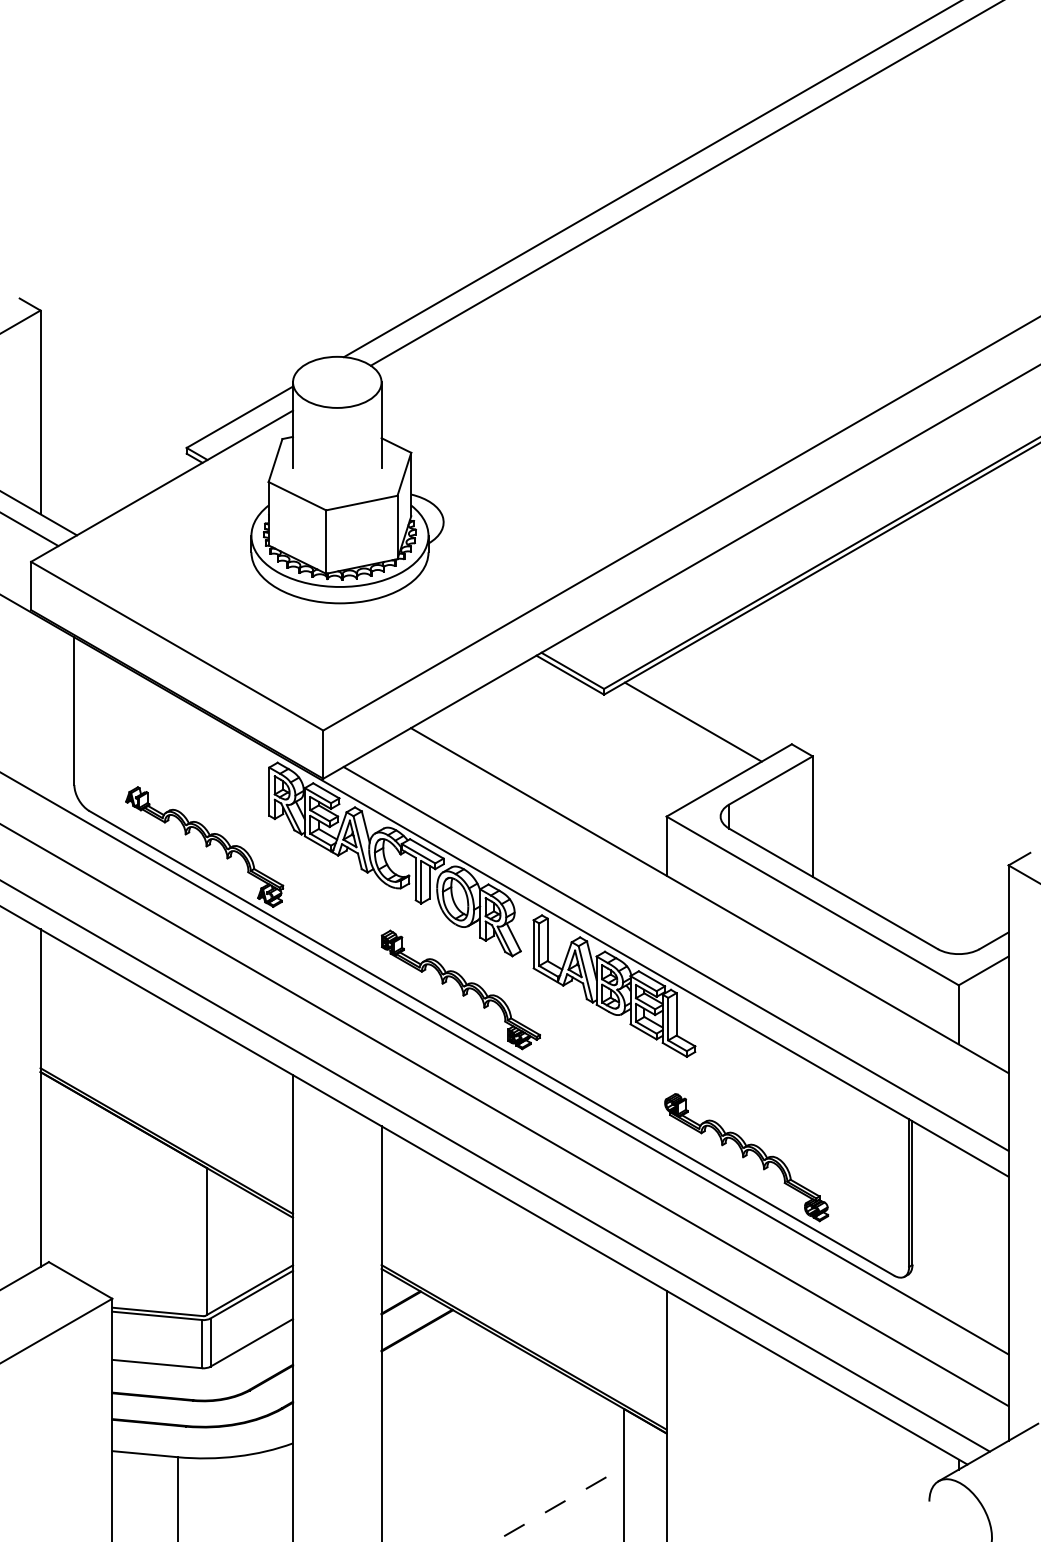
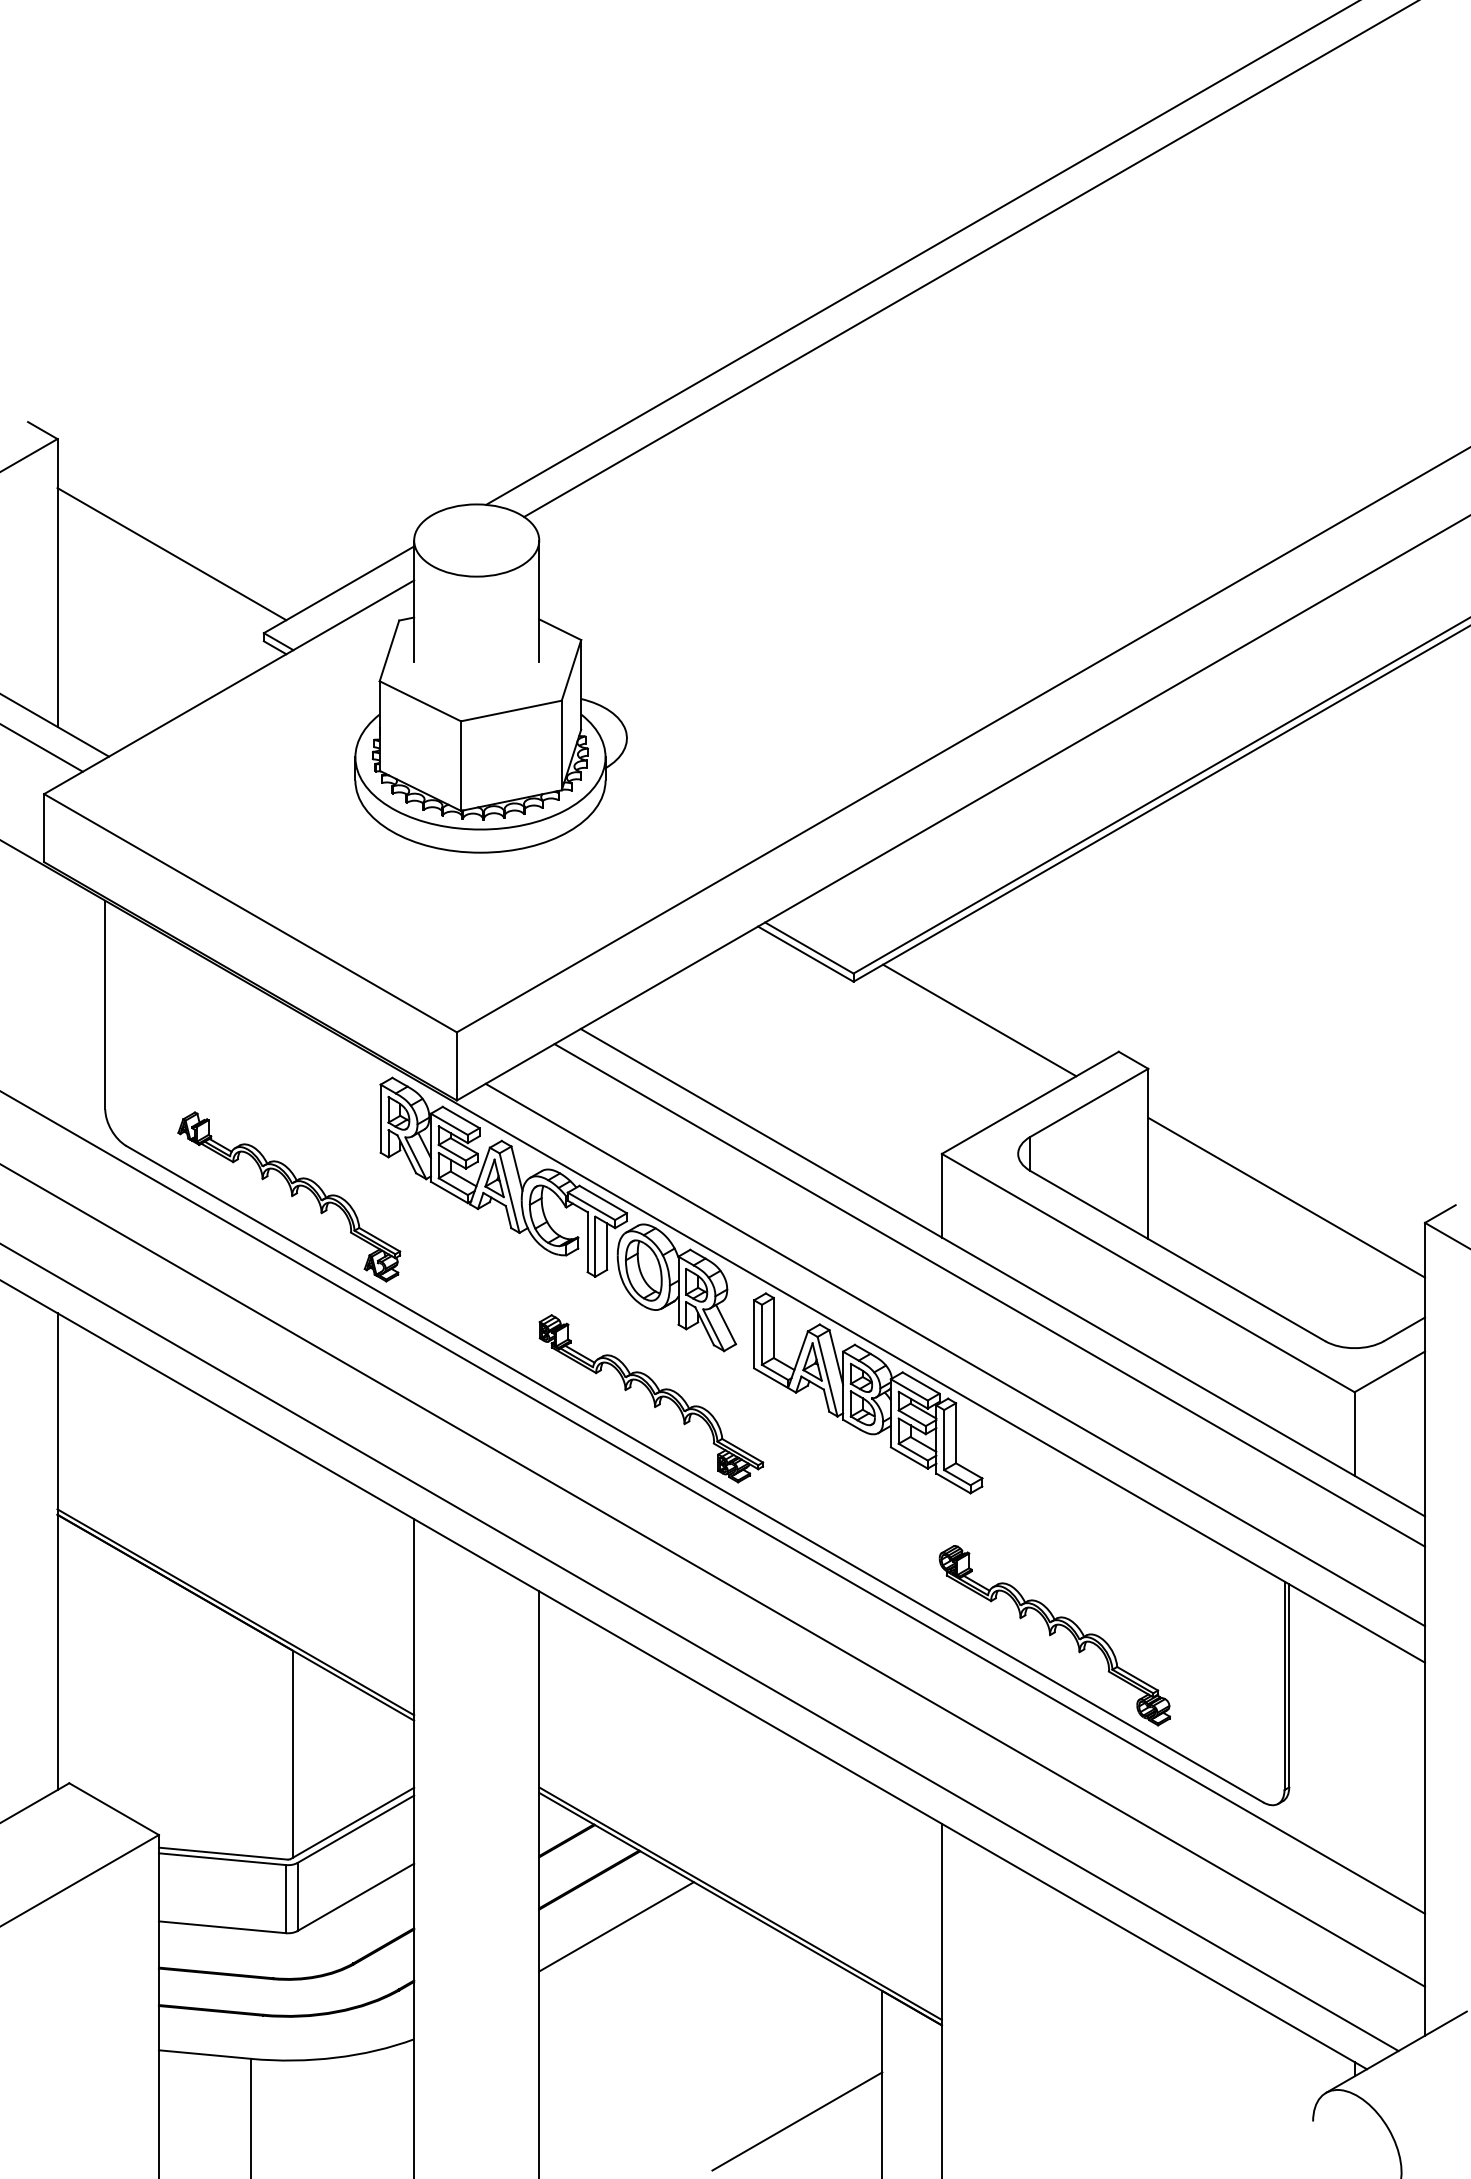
line: (121, 392) -> (171, 554), added
line: (910, 847) -> (1286, 1197), added
line: (700, 916) -> (989, 1295), added
line: (436, 1363) -> (616, 1926), added
line: (564, 1501) -> (797, 2121), dashed -> solid

